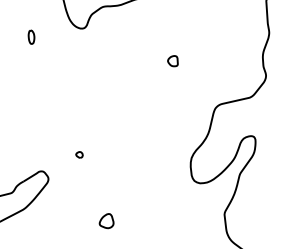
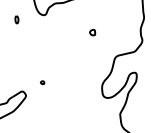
part: (105, 219) -> (56, 117), removed

